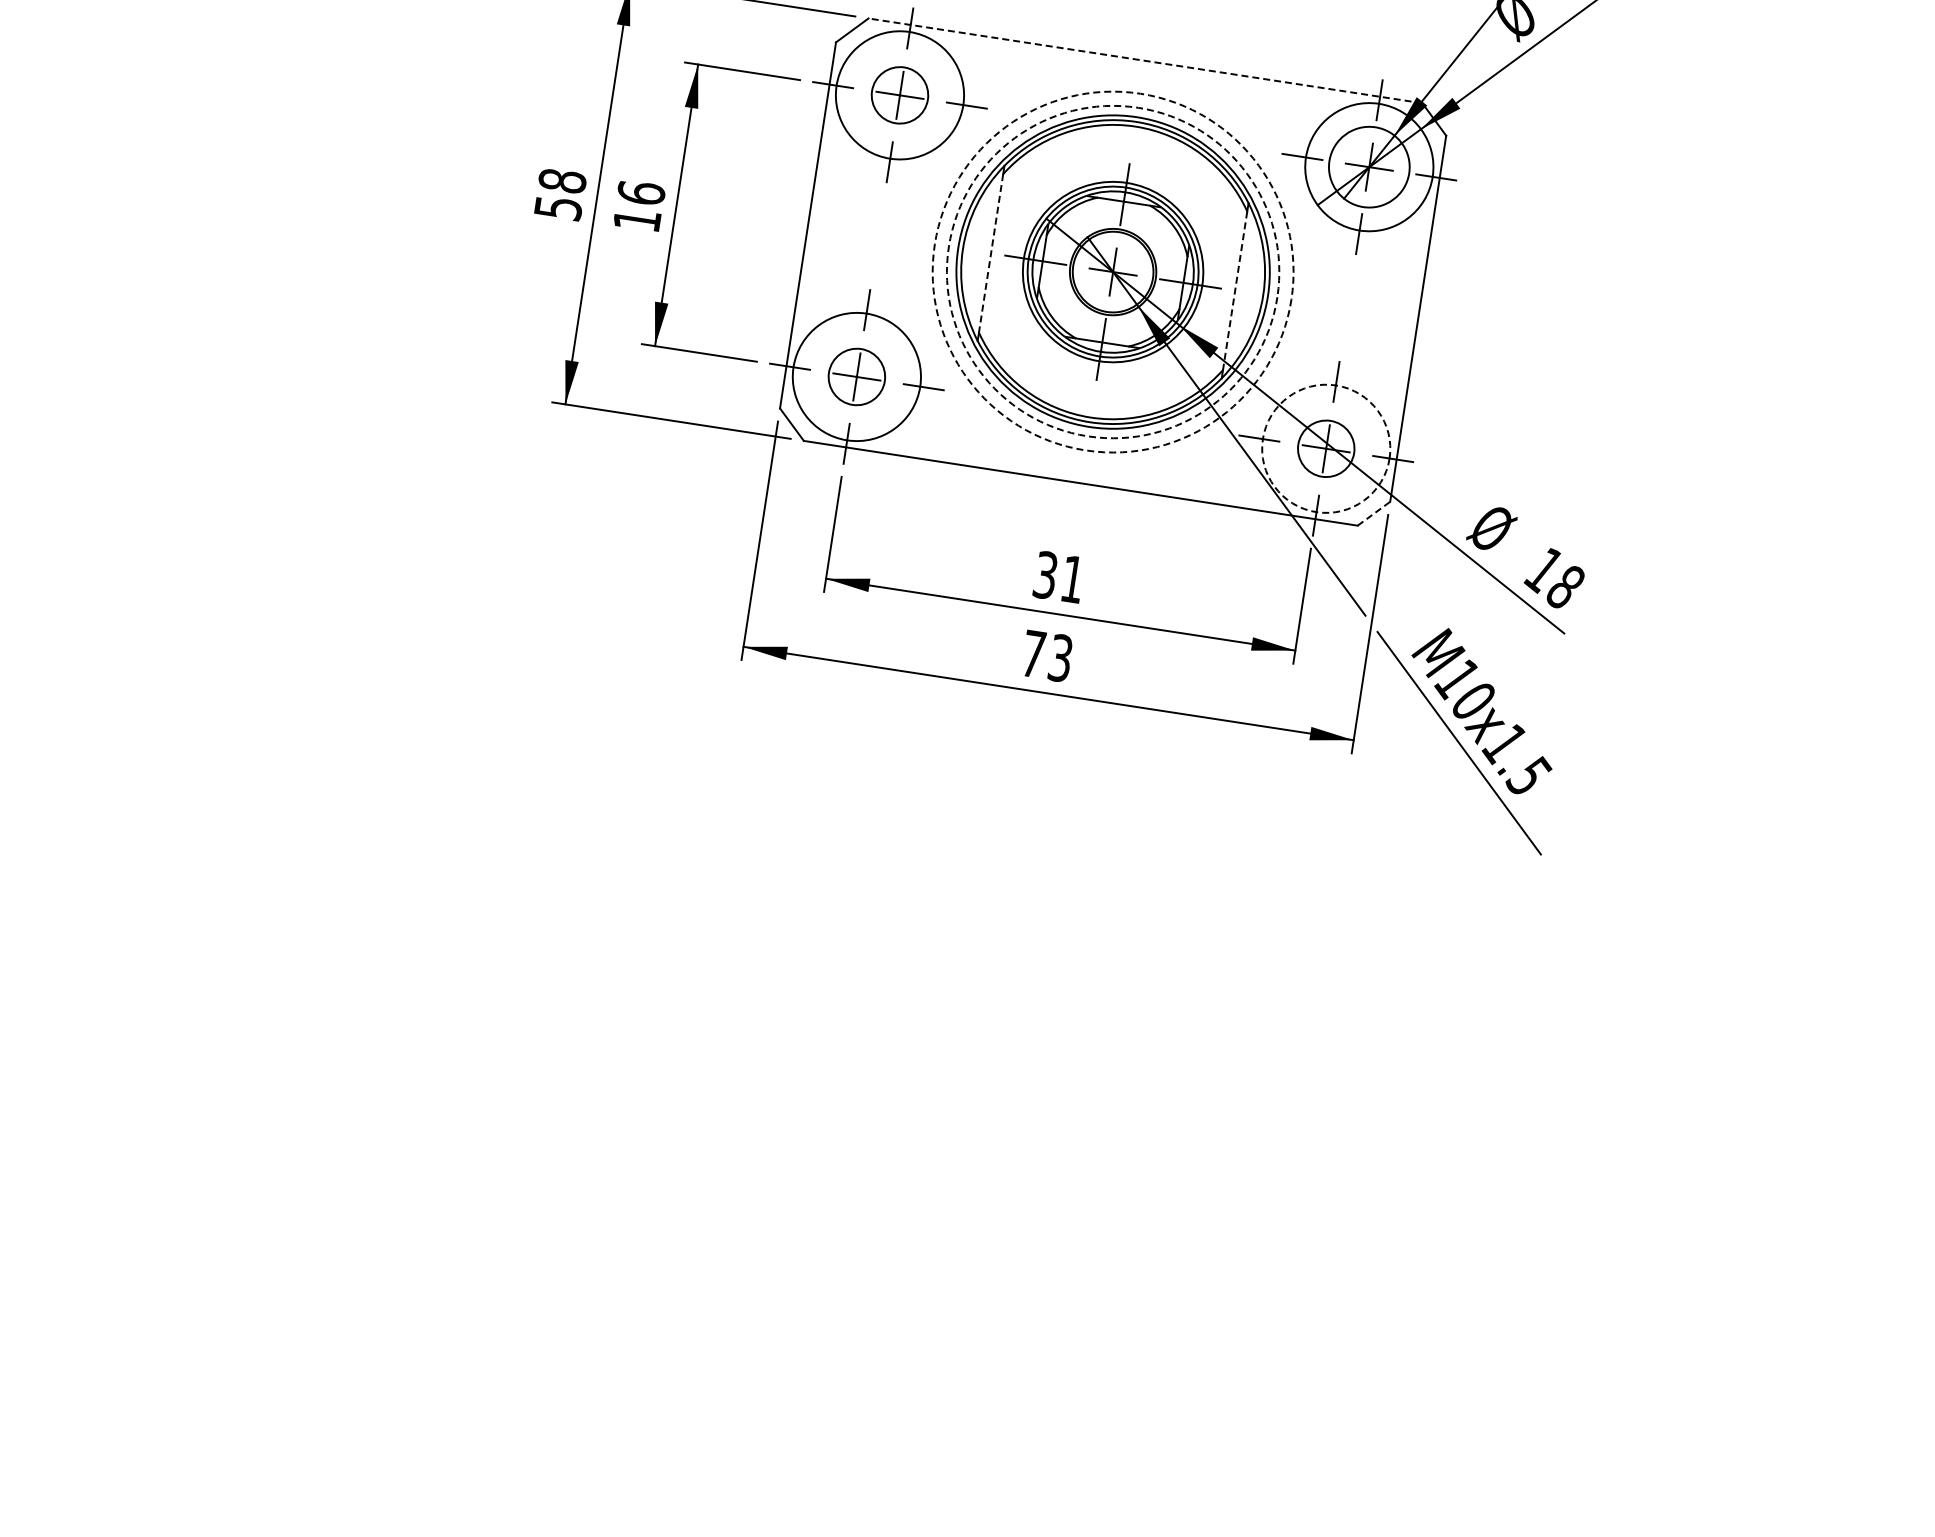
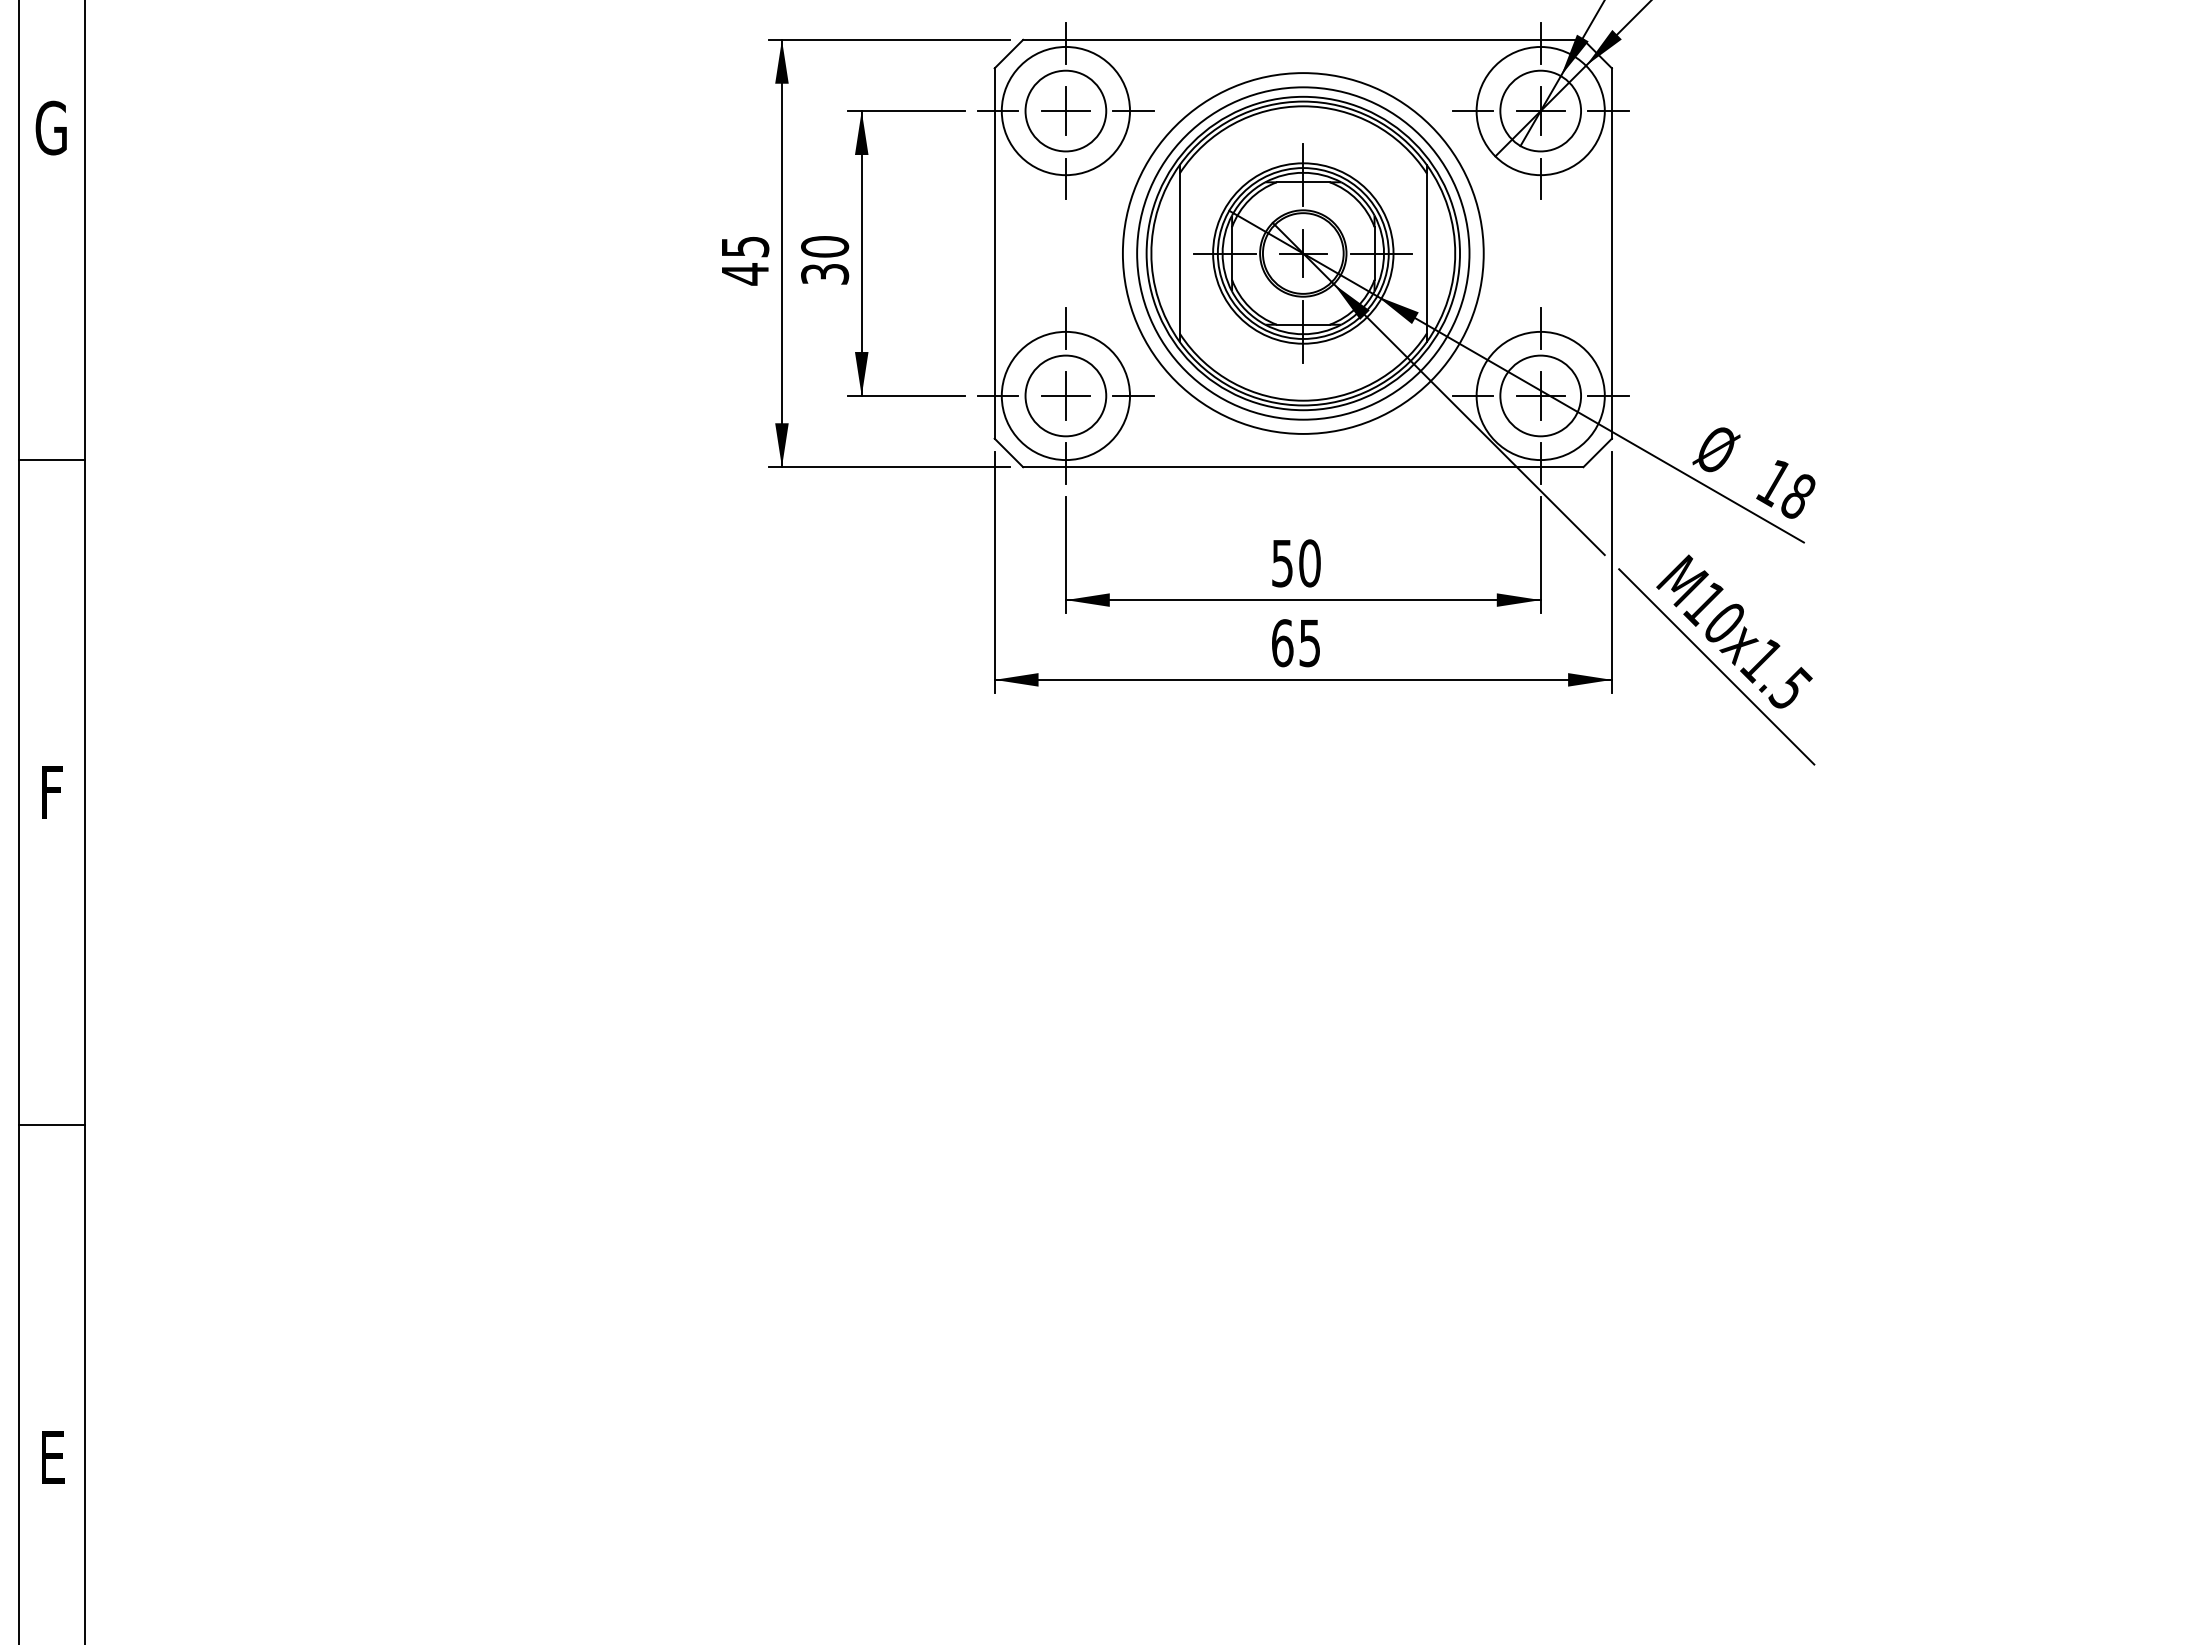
line: (1144, 60) -> (1302, 39), dashed -> solid
circle: (899, 94) -> (1065, 110), size x1.43
text: (560, 194) -> (745, 260), 58 -> 45
text: (639, 205) -> (825, 259), 16 -> 30
line: (990, 254) -> (1179, 254), dashed -> solid
circle: (1112, 271) -> (1302, 253), dashed -> solid
circle: (1113, 272) -> (1303, 253), dashed -> solid
line: (1234, 291) -> (1426, 254), dashed -> solid
circle: (856, 376) -> (1065, 395), size x1.43
circle: (1326, 448) -> (1540, 395), dashed -> solid
circle: (1326, 448) -> (1540, 395), size x1.43
line: (1374, 513) -> (1598, 452), dashed -> solid
text: (1059, 577) -> (1296, 563), 31 -> 50
text: (1047, 656) -> (1296, 643), 73 -> 65

